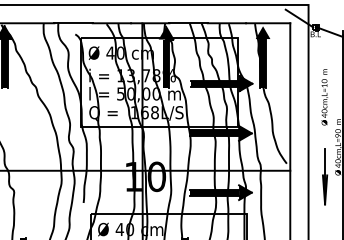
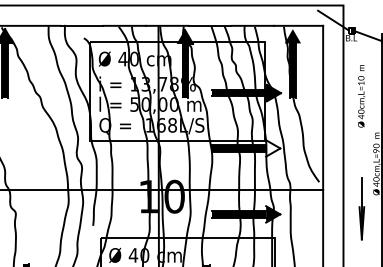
text: (324, 97) -> (361, 96), moved
fill: (245, 133) -> (273, 148), removed
part: (324, 176) -> (361, 208), moved

